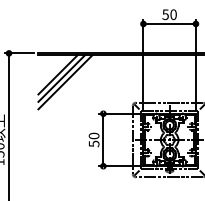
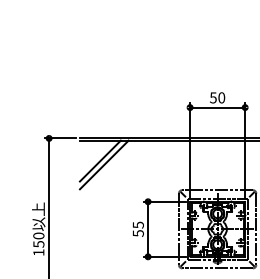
line: (64, 82) -> (107, 168), removed
text: (93, 135) -> (137, 224), 50 -> 55

